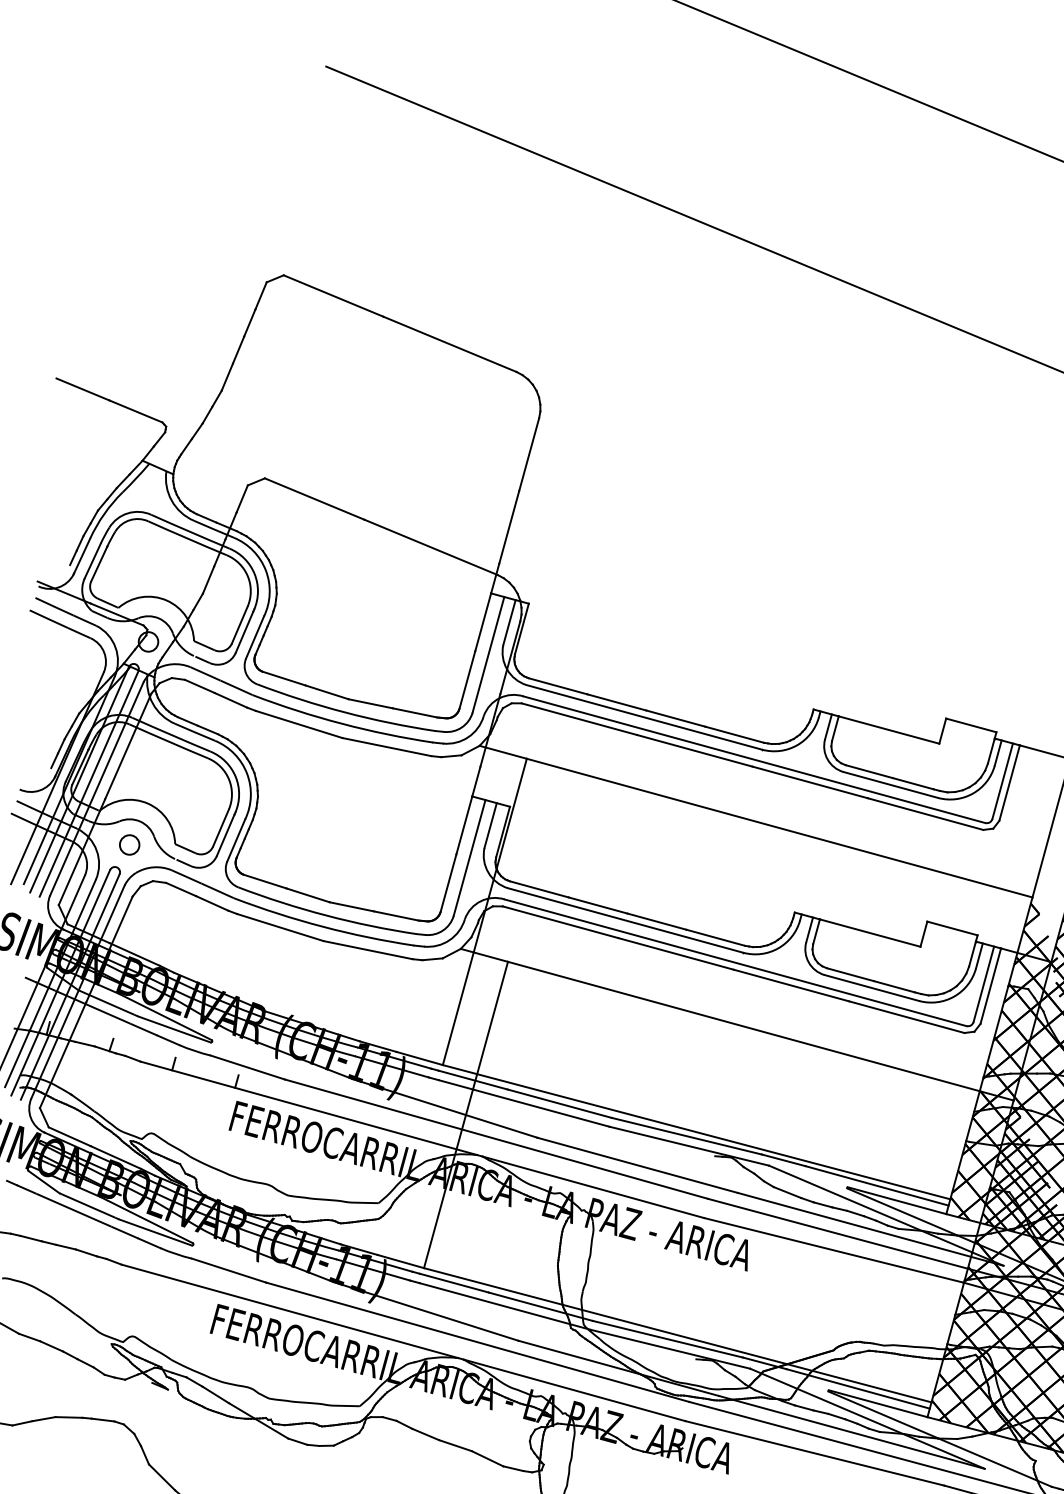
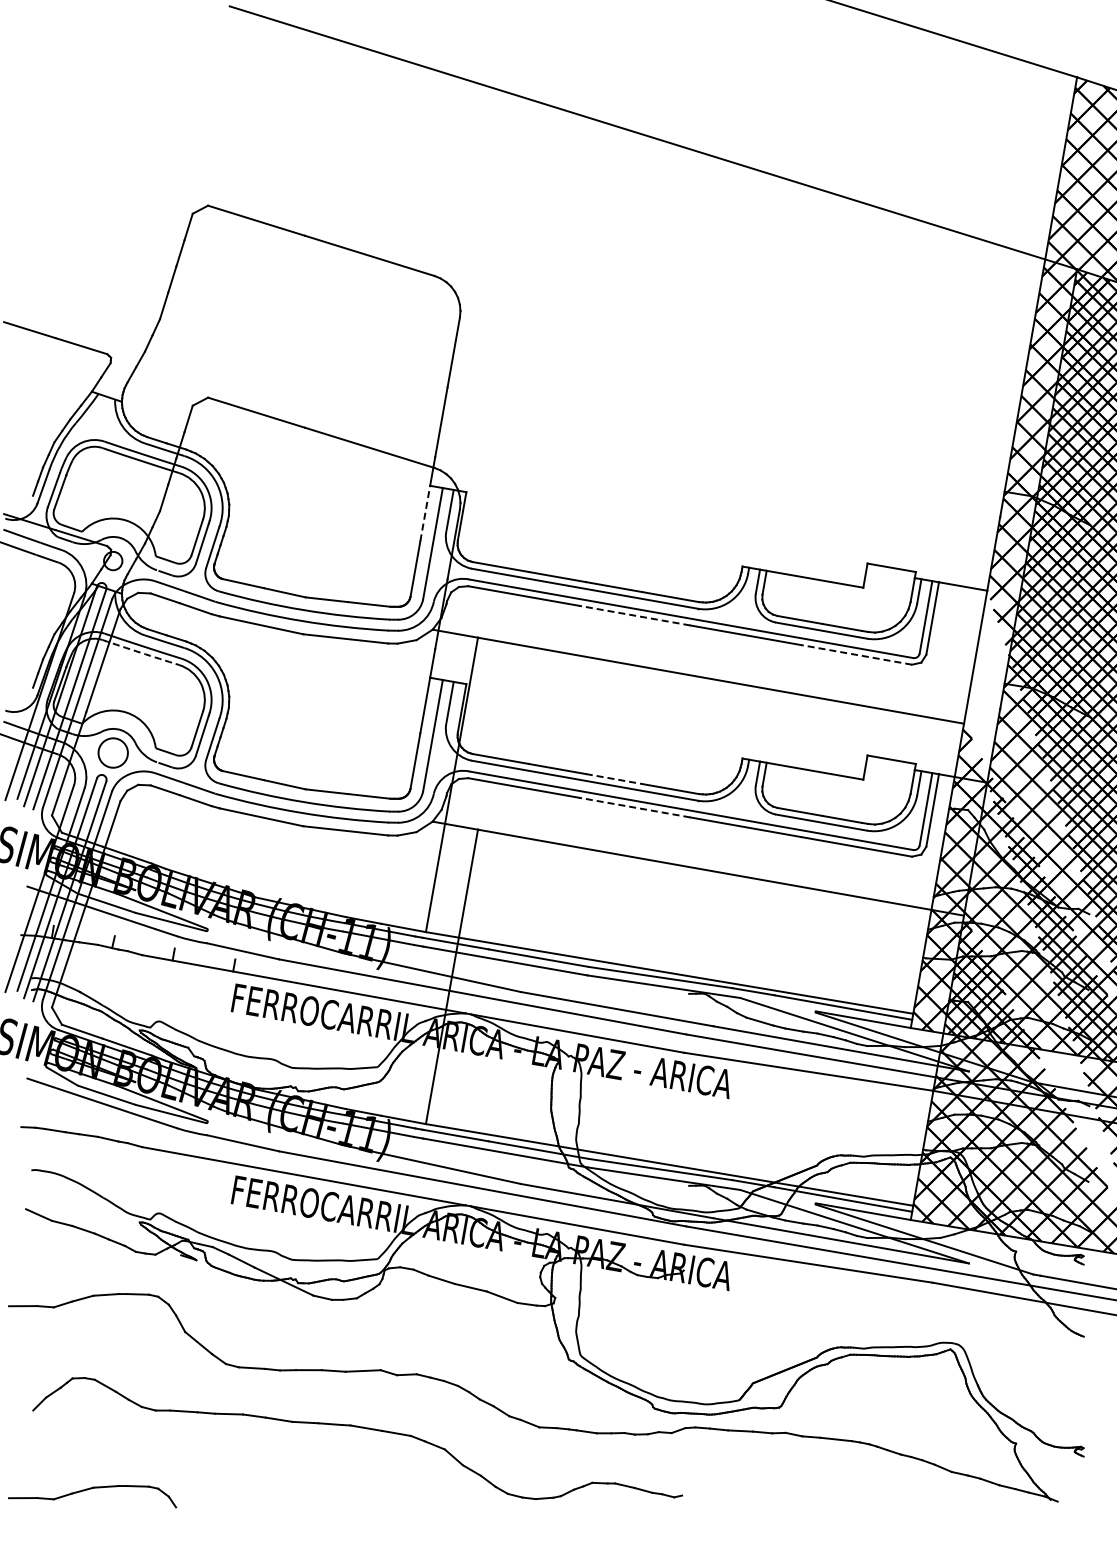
line: (483, 622) -> (425, 513), solid -> dashed
arc: (168, 741) -> (140, 652), solid -> dashed
line: (694, 750) -> (634, 615), solid -> dashed
line: (925, 813) -> (856, 654), solid -> dashed
circle: (130, 844) -> (113, 752), size x1.6
line: (657, 922) -> (614, 779), solid -> dashed
line: (675, 953) -> (634, 807), solid -> dashed

